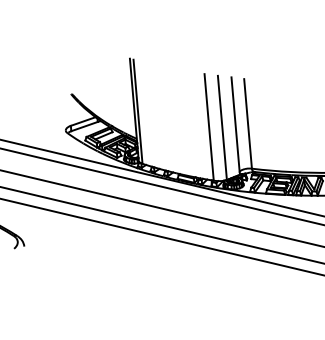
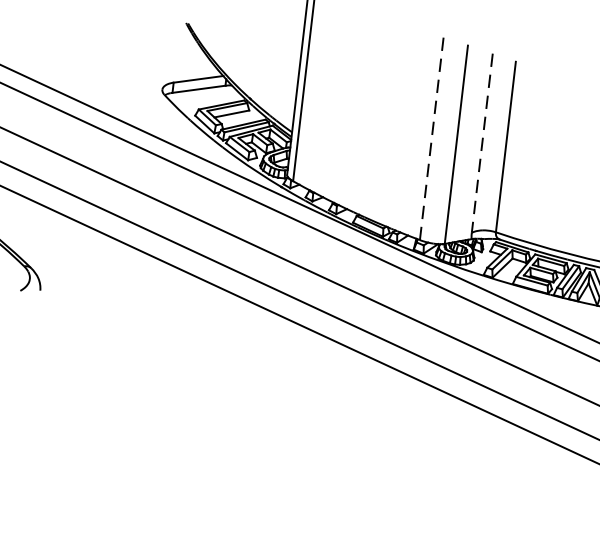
line: (235, 124) -> (482, 143), solid -> dashed
line: (209, 126) -> (432, 137), solid -> dashed

